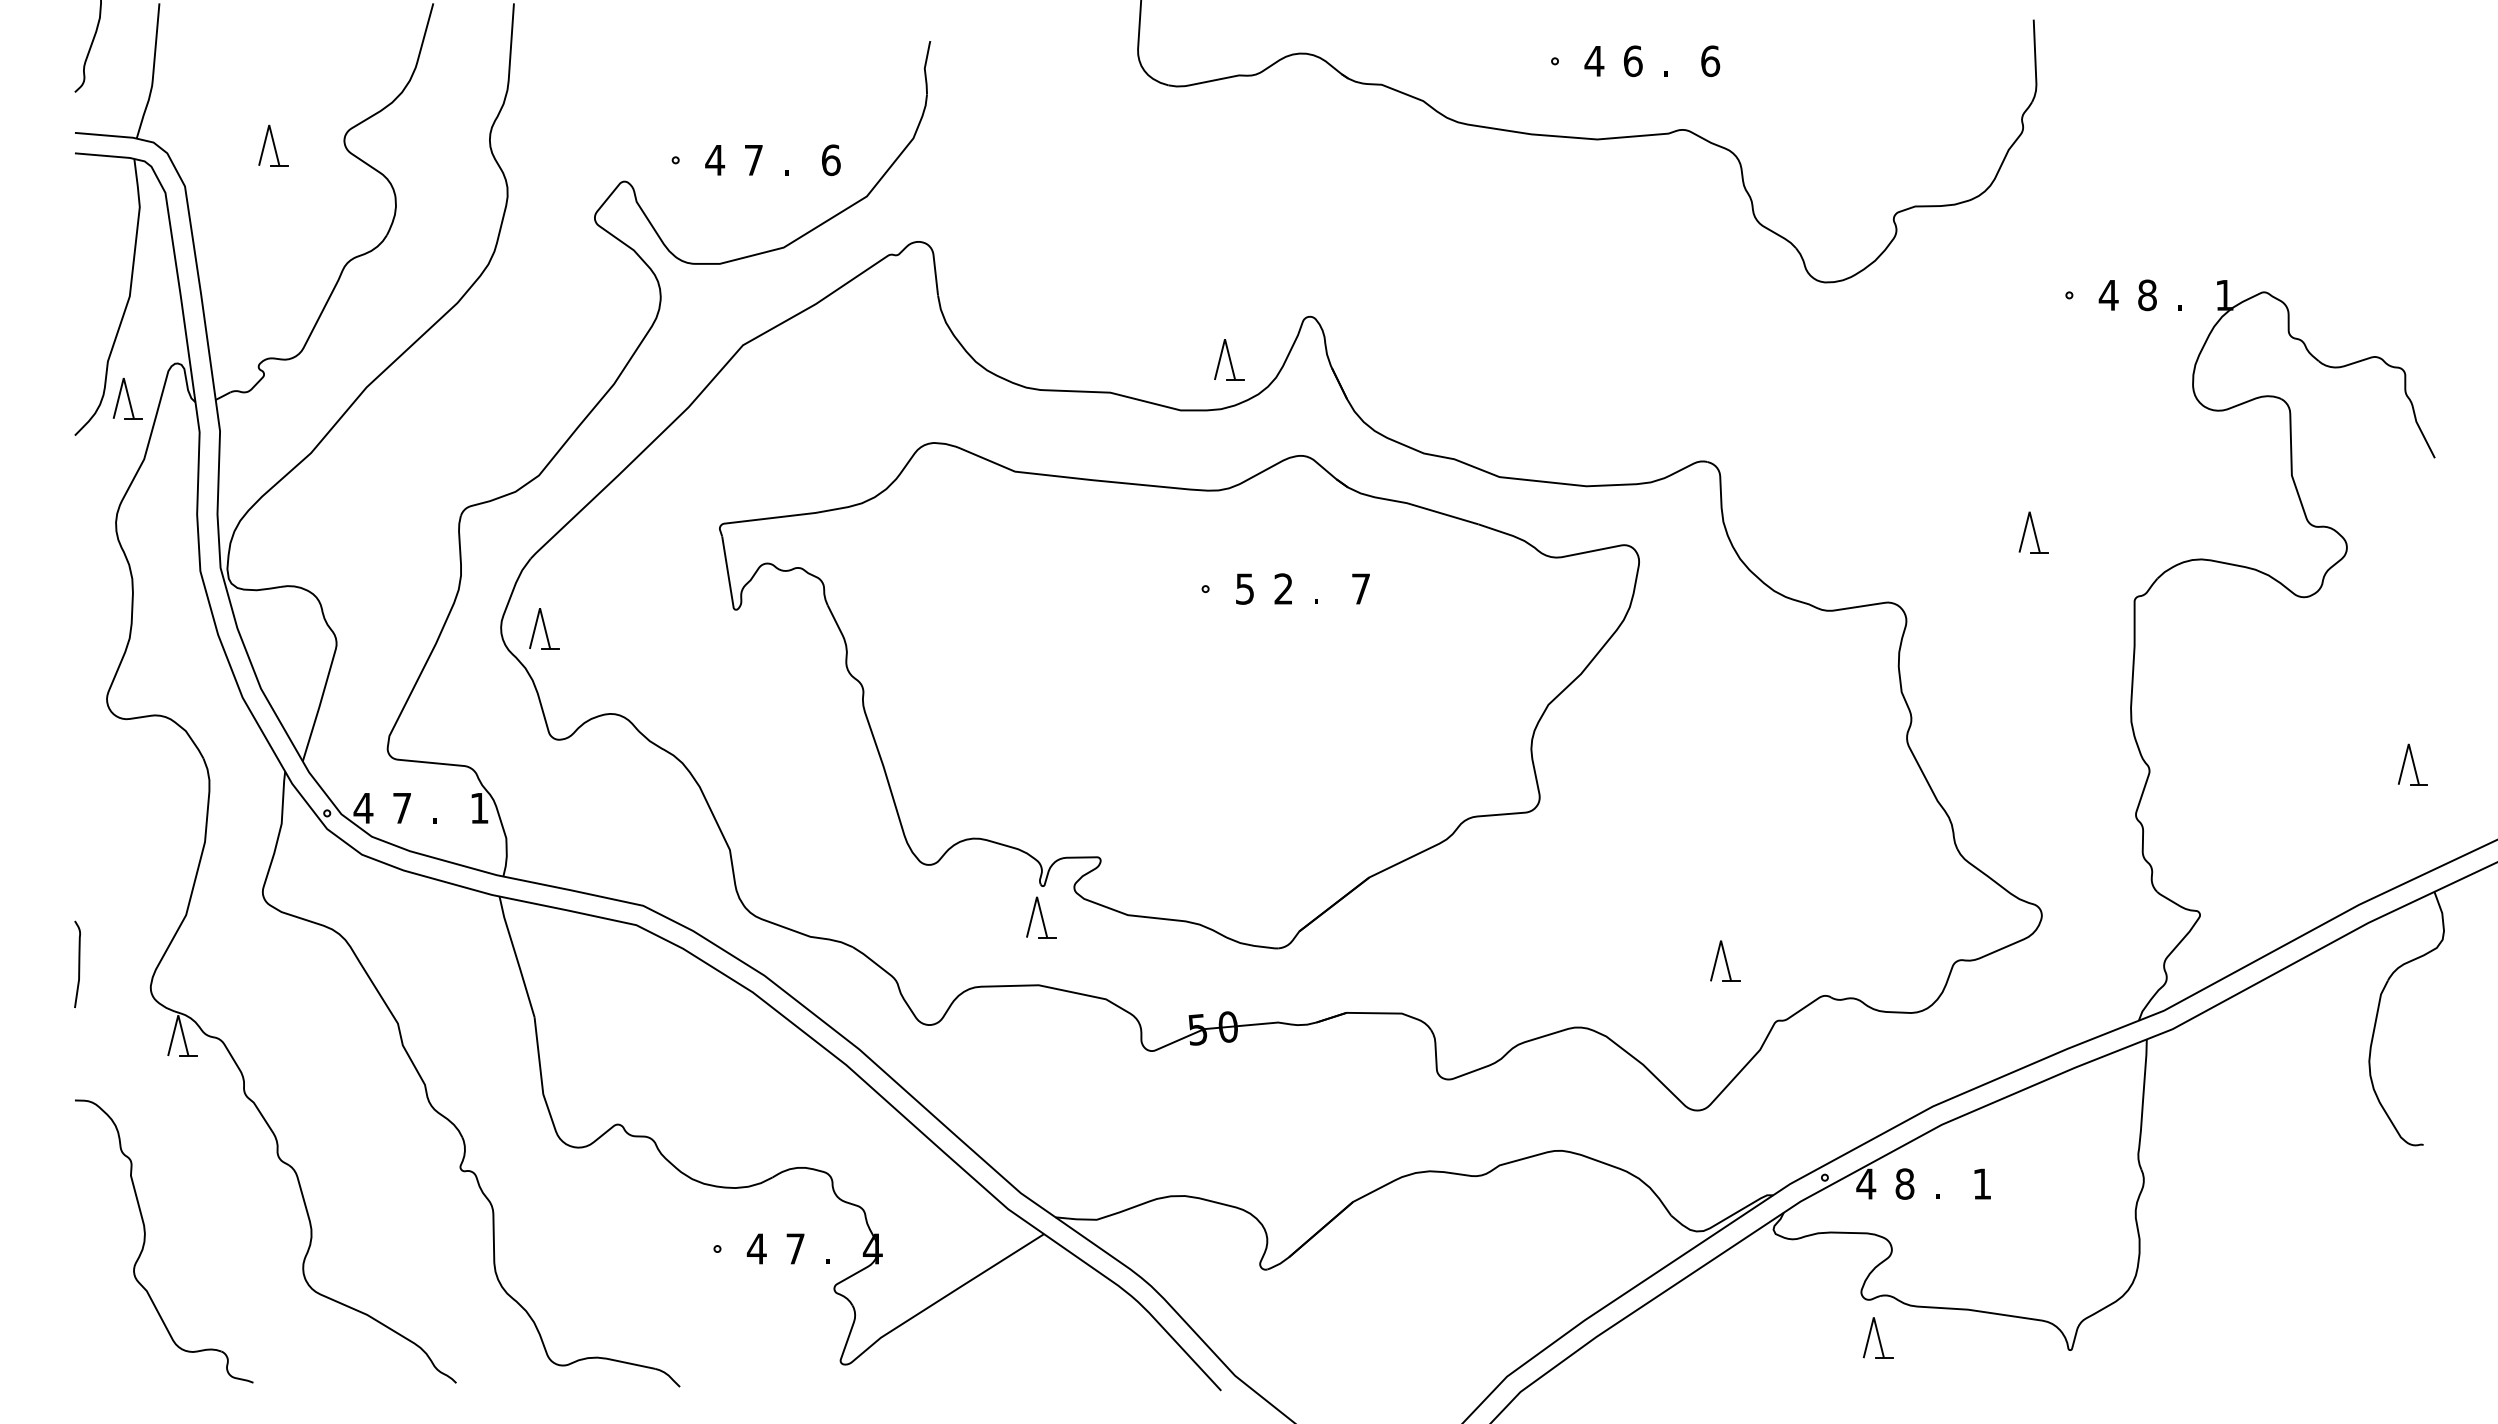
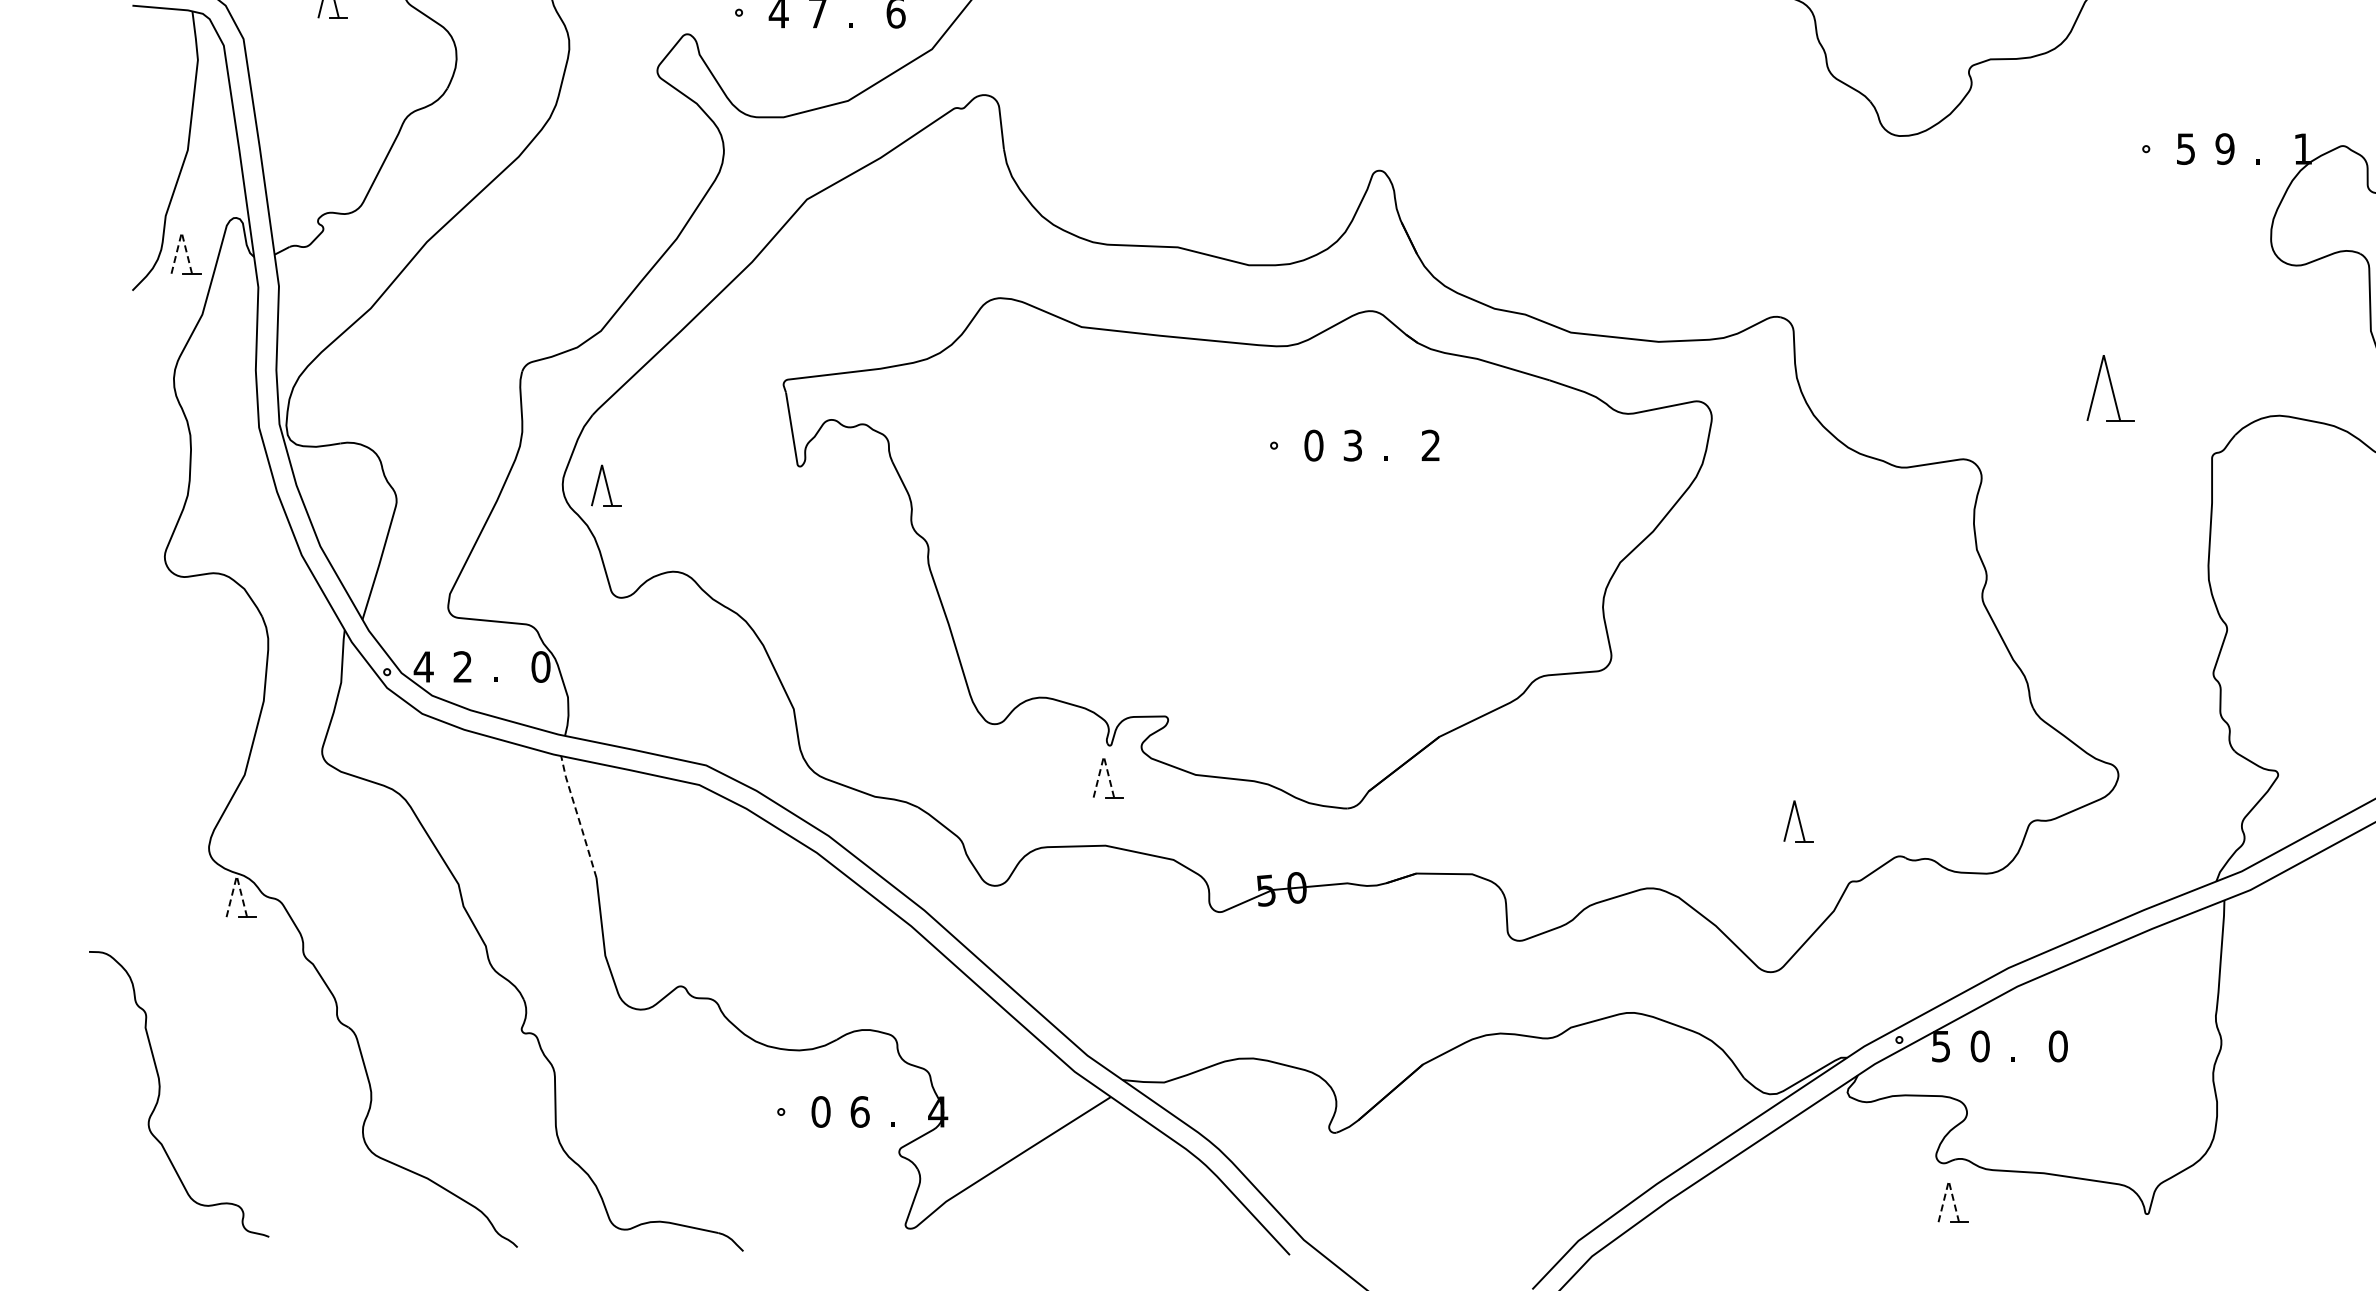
text: (2108, 295) -> (2185, 149), 4 -> 5
text: (2147, 295) -> (2225, 149), 8 -> 9
part: (1229, 359) -> (1298, 213), removed
line: (123, 378) -> (181, 233), solid -> dashed
part: (2033, 532) -> (2110, 388), size x1.6
text: (1244, 588) -> (1313, 445), 5 -> 0
text: (1283, 588) -> (1352, 445), 2 -> 3
text: (1360, 588) -> (1430, 445), 7 -> 2
text: (401, 807) -> (462, 666), 7 -> 2
text: (479, 808) -> (540, 667), 1 -> 0
line: (1037, 896) -> (1104, 756), solid -> dashed
line: (516, 956) -> (578, 816), solid -> dashed
curve: (78, 963) -> (136, 823), removed
line: (178, 1015) -> (237, 876), solid -> dashed
text: (1866, 1183) -> (1941, 1045), 4 -> 5
text: (1982, 1183) -> (2058, 1045), 1 -> 0
text: (1904, 1184) -> (1979, 1046), 8 -> 0
part: (145, 1241) -> (160, 1094), moved
text: (756, 1248) -> (820, 1111), 4 -> 0
text: (795, 1248) -> (859, 1111), 7 -> 6
line: (1873, 1317) -> (1948, 1181), solid -> dashed

